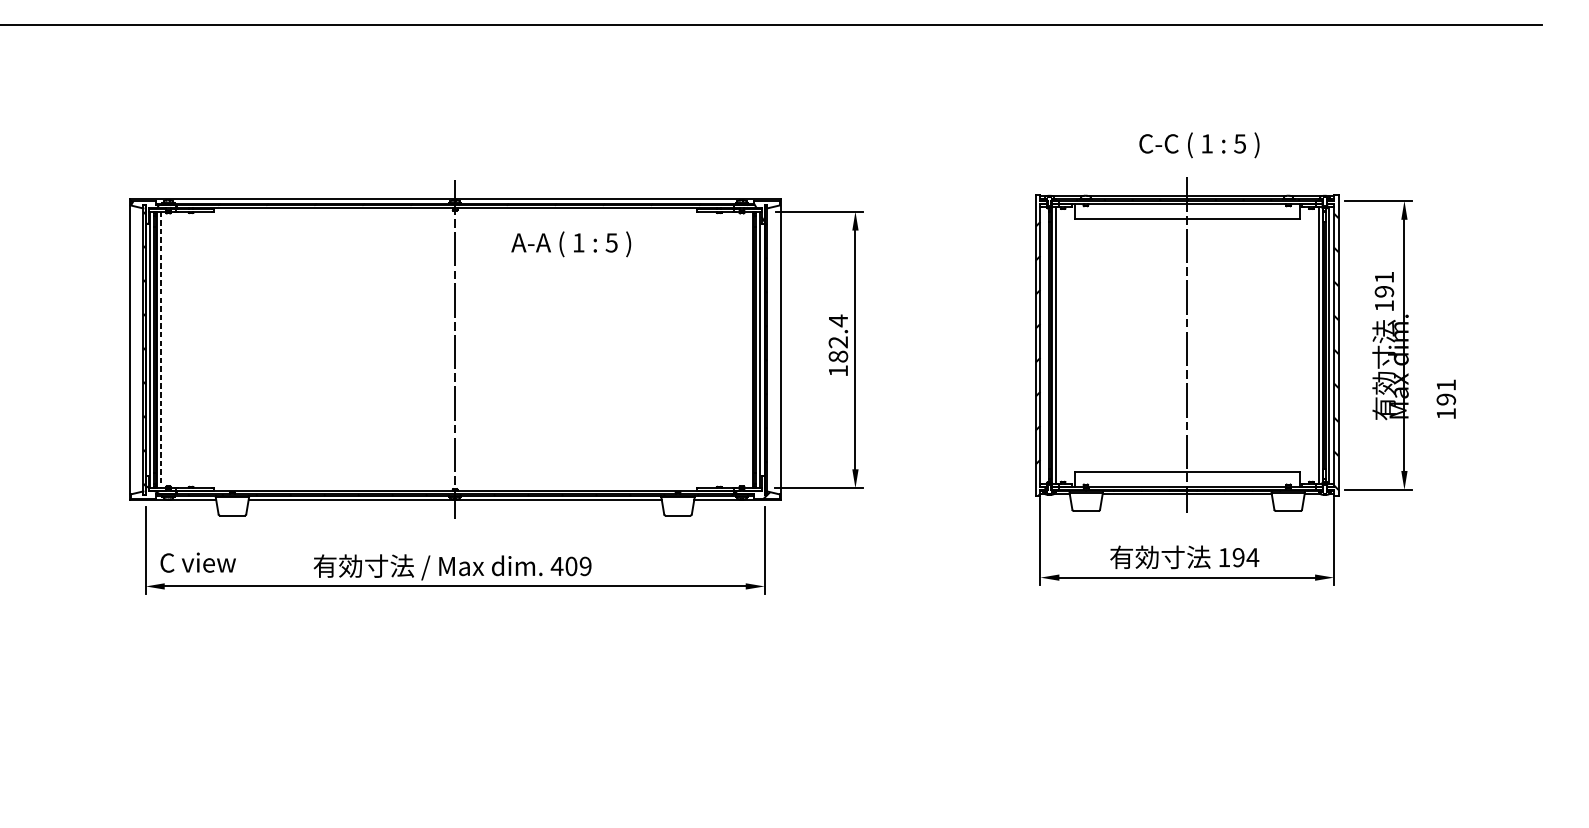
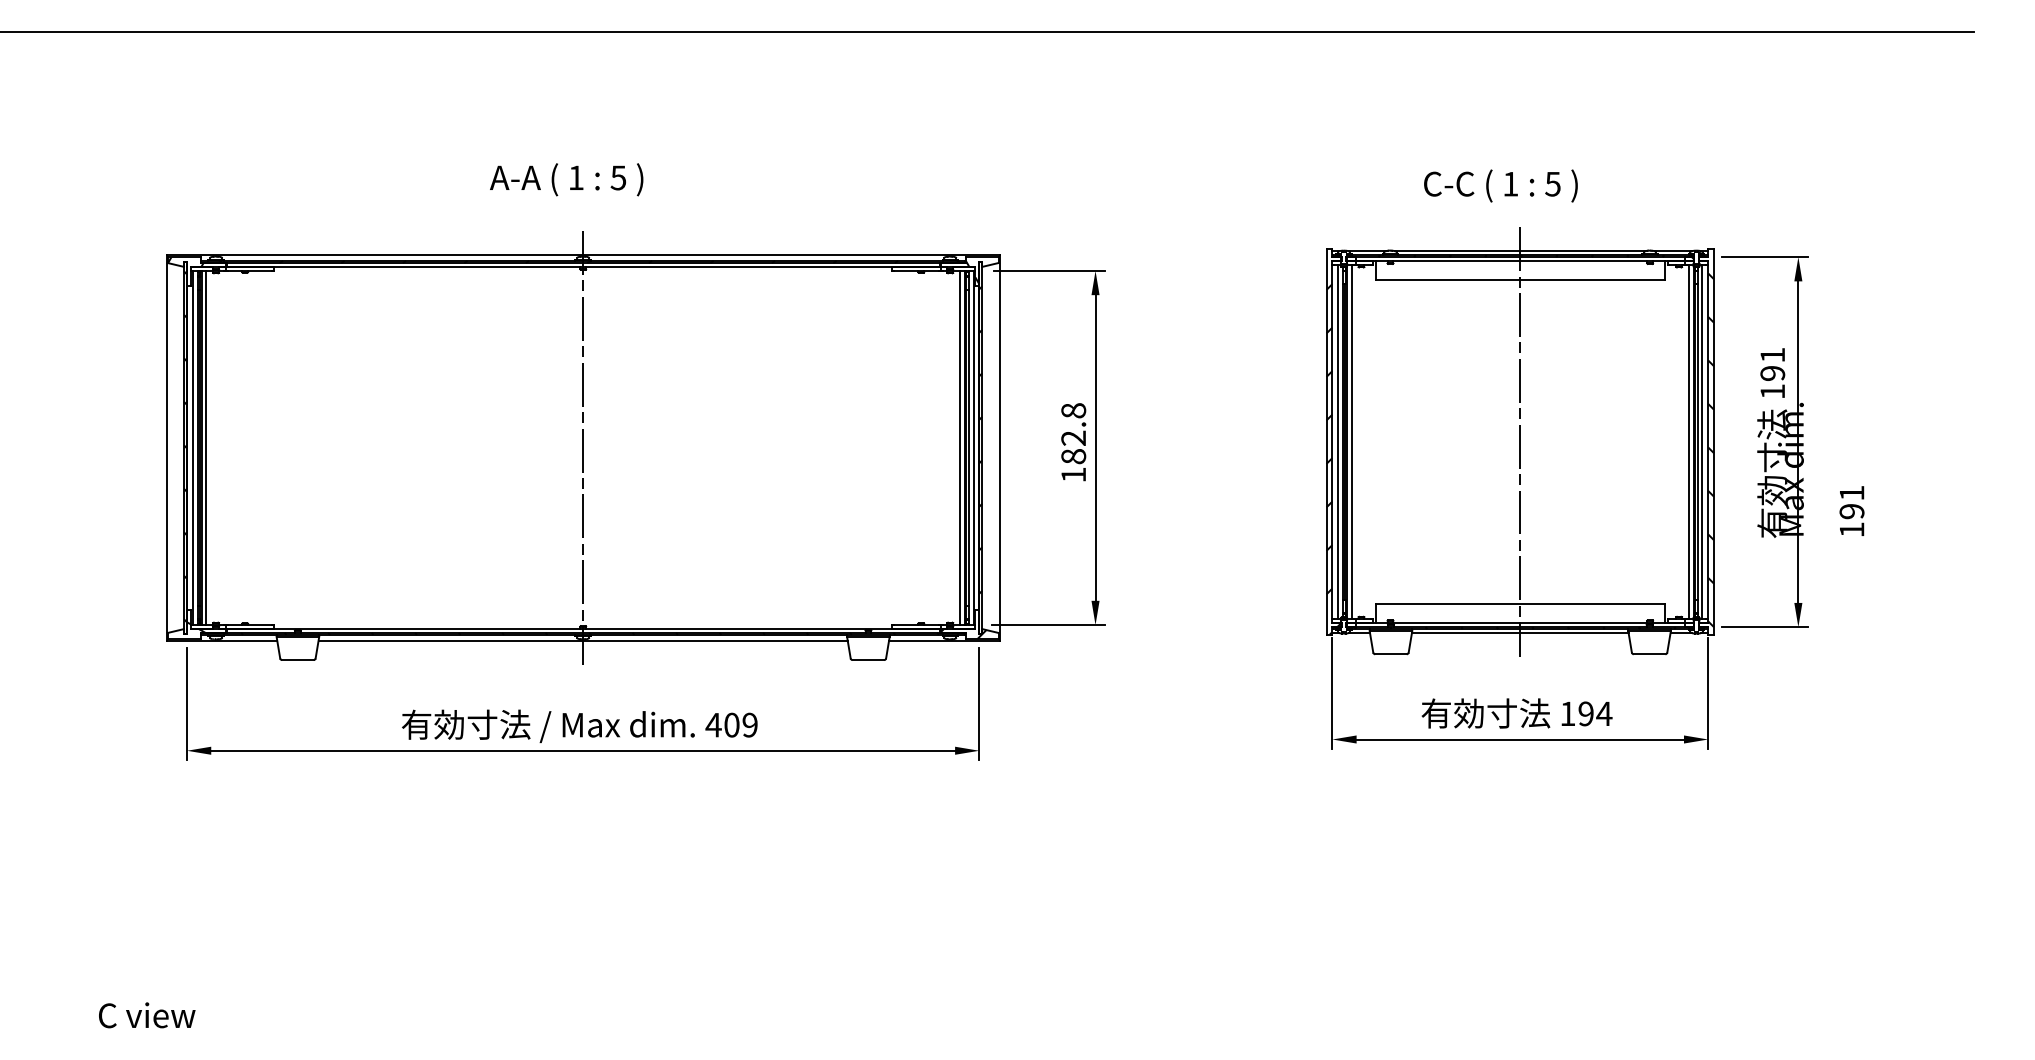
text: (1199, 144) -> (1500, 185), moved
text: (571, 244) -> (566, 179), moved
text: (838, 320) -> (1073, 410), 182.4 -> 182.8
line: (1045, 345) -> (1338, 442), added
line: (749, 349) -> (959, 447), added
line: (161, 350) -> (206, 448), dashed -> solid
text: (198, 562) -> (147, 1015), moved

